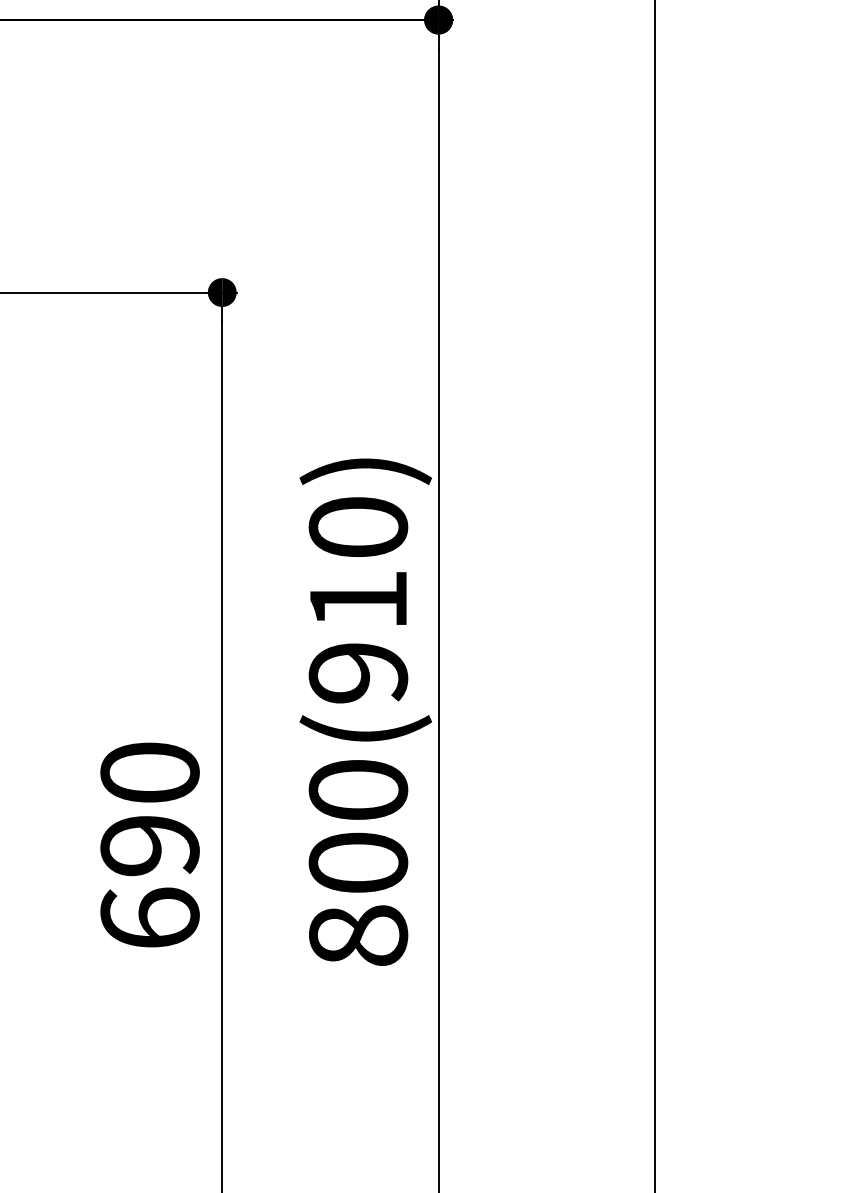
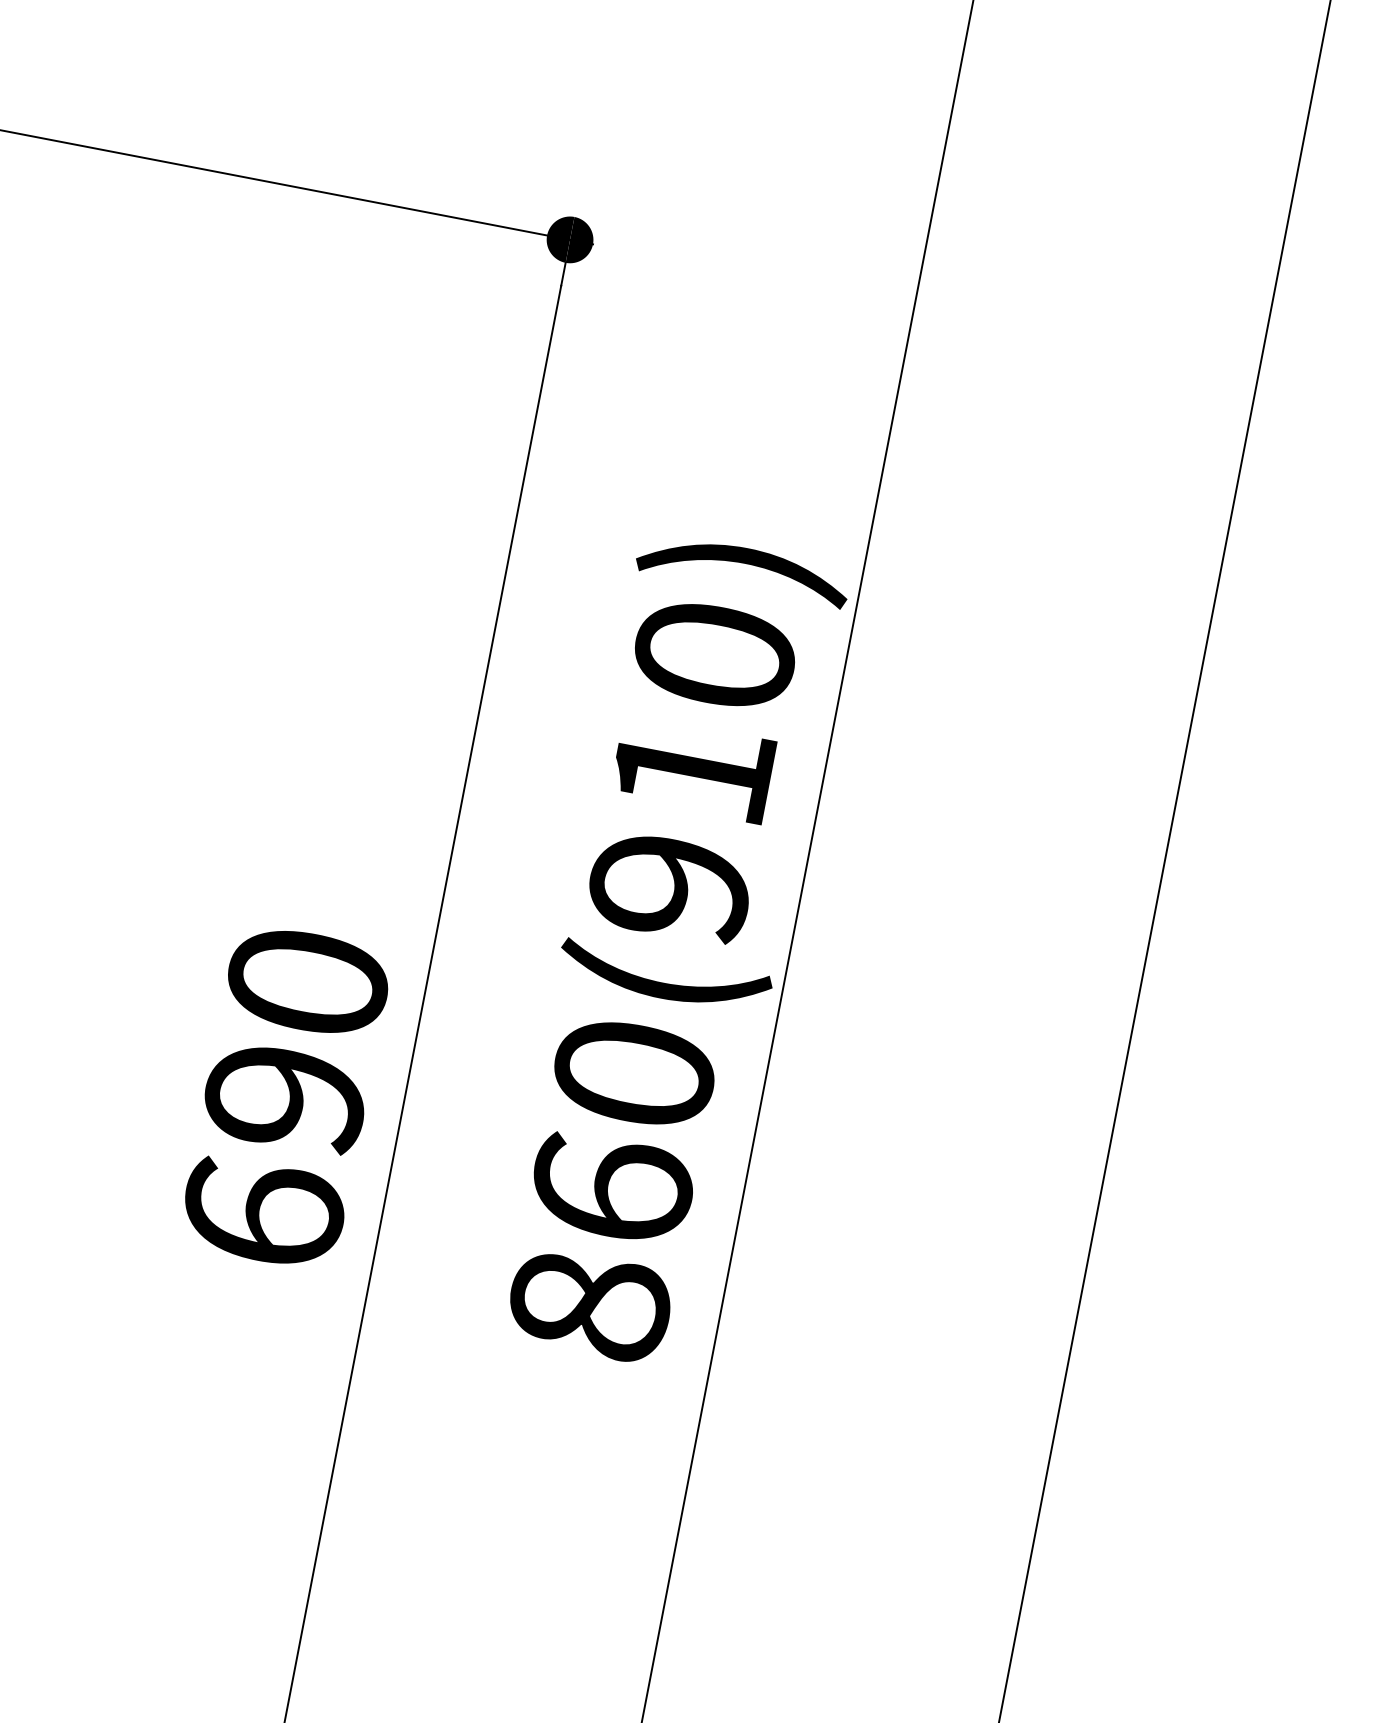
text: (358, 862) -> (612, 1188), 800(910) -> 860(910)

